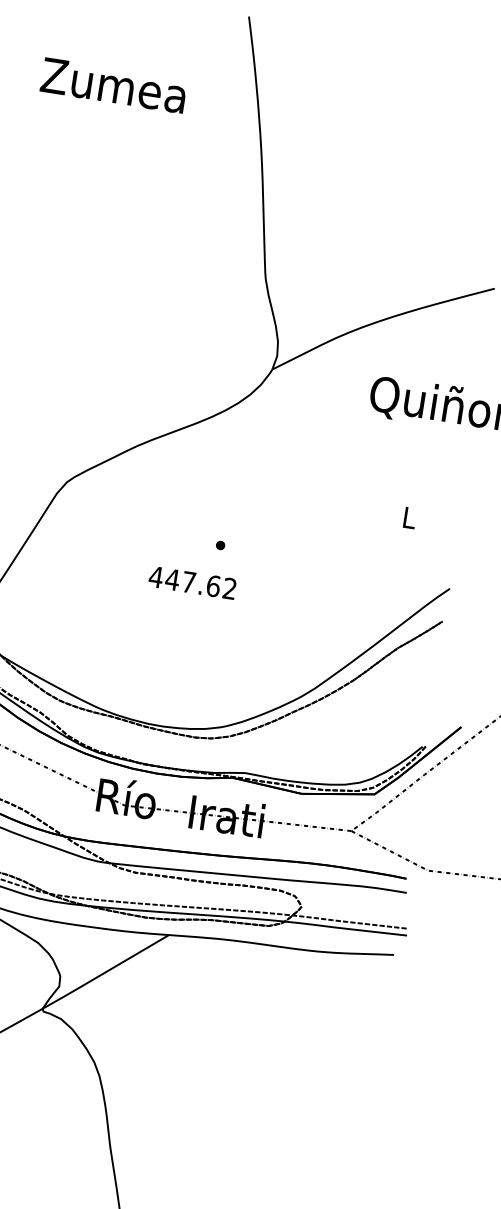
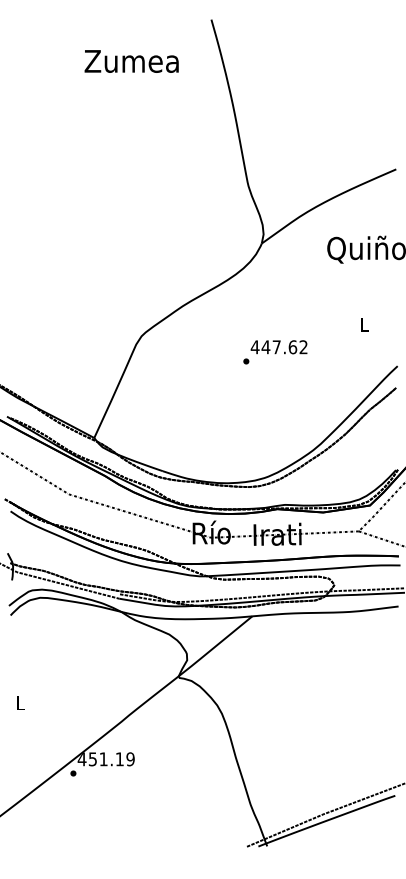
text: (113, 85) -> (131, 61), moved
text: (191, 583) -> (278, 347), moved

